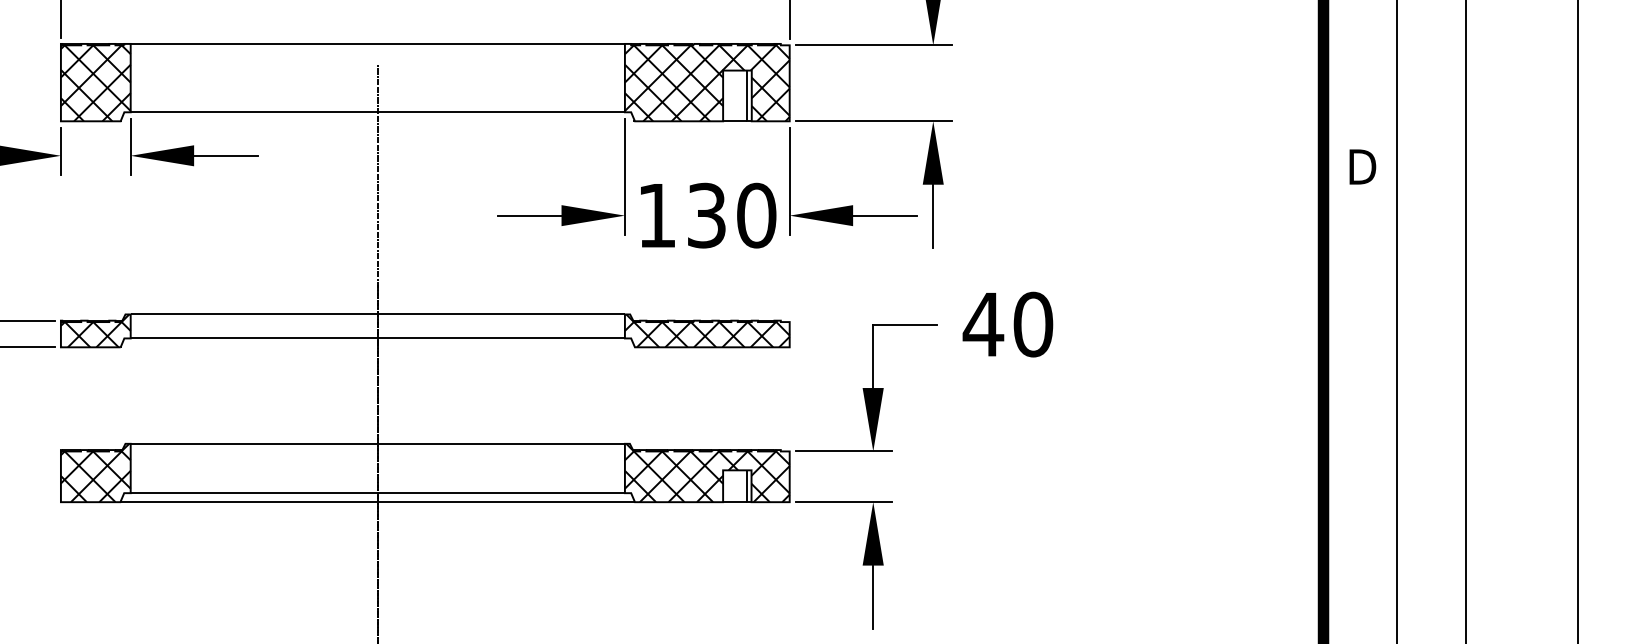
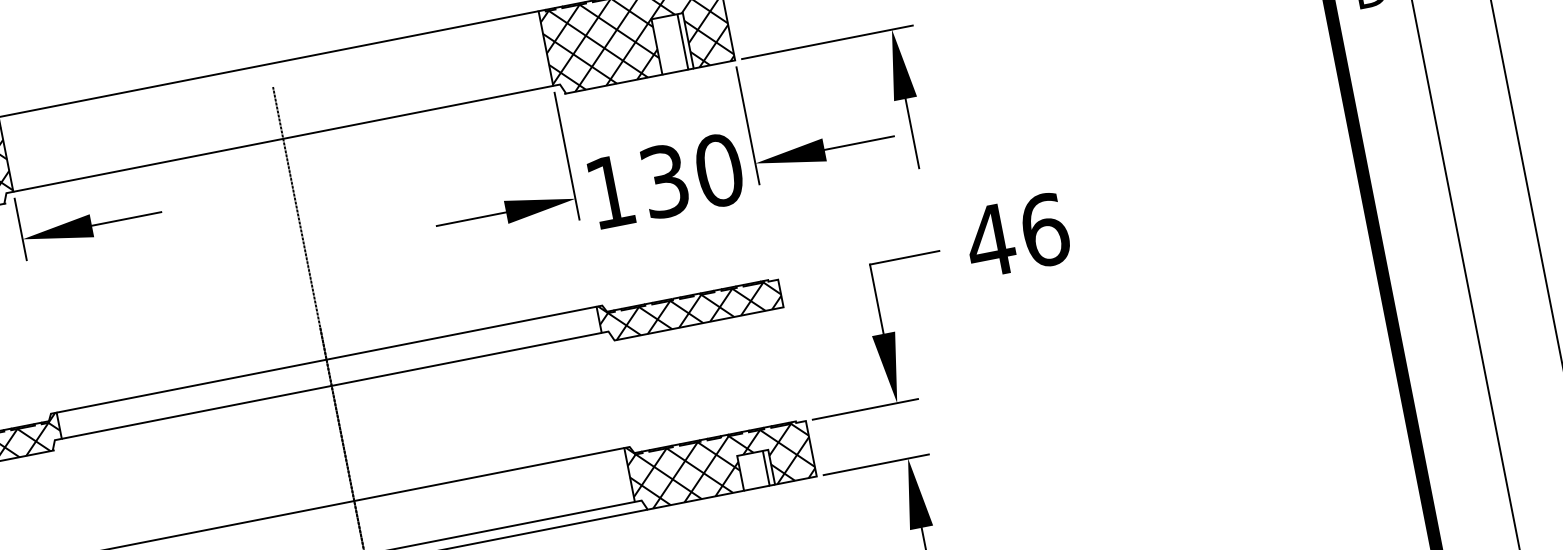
text: (1033, 324) -> (1045, 230), 40 -> 46

